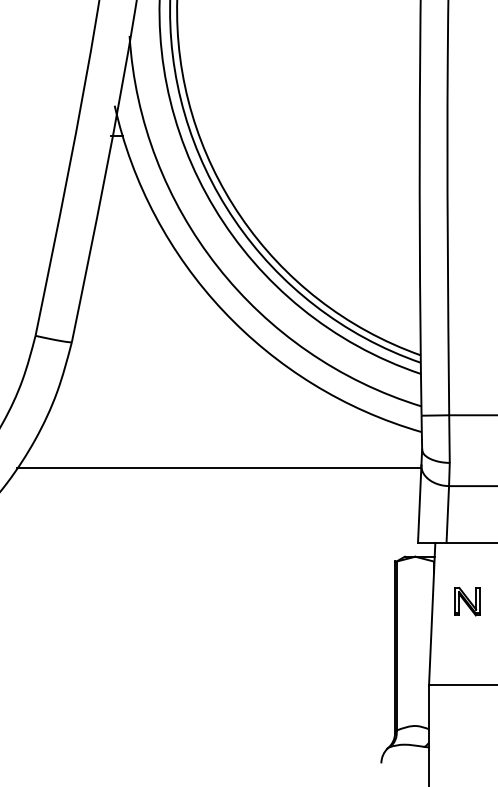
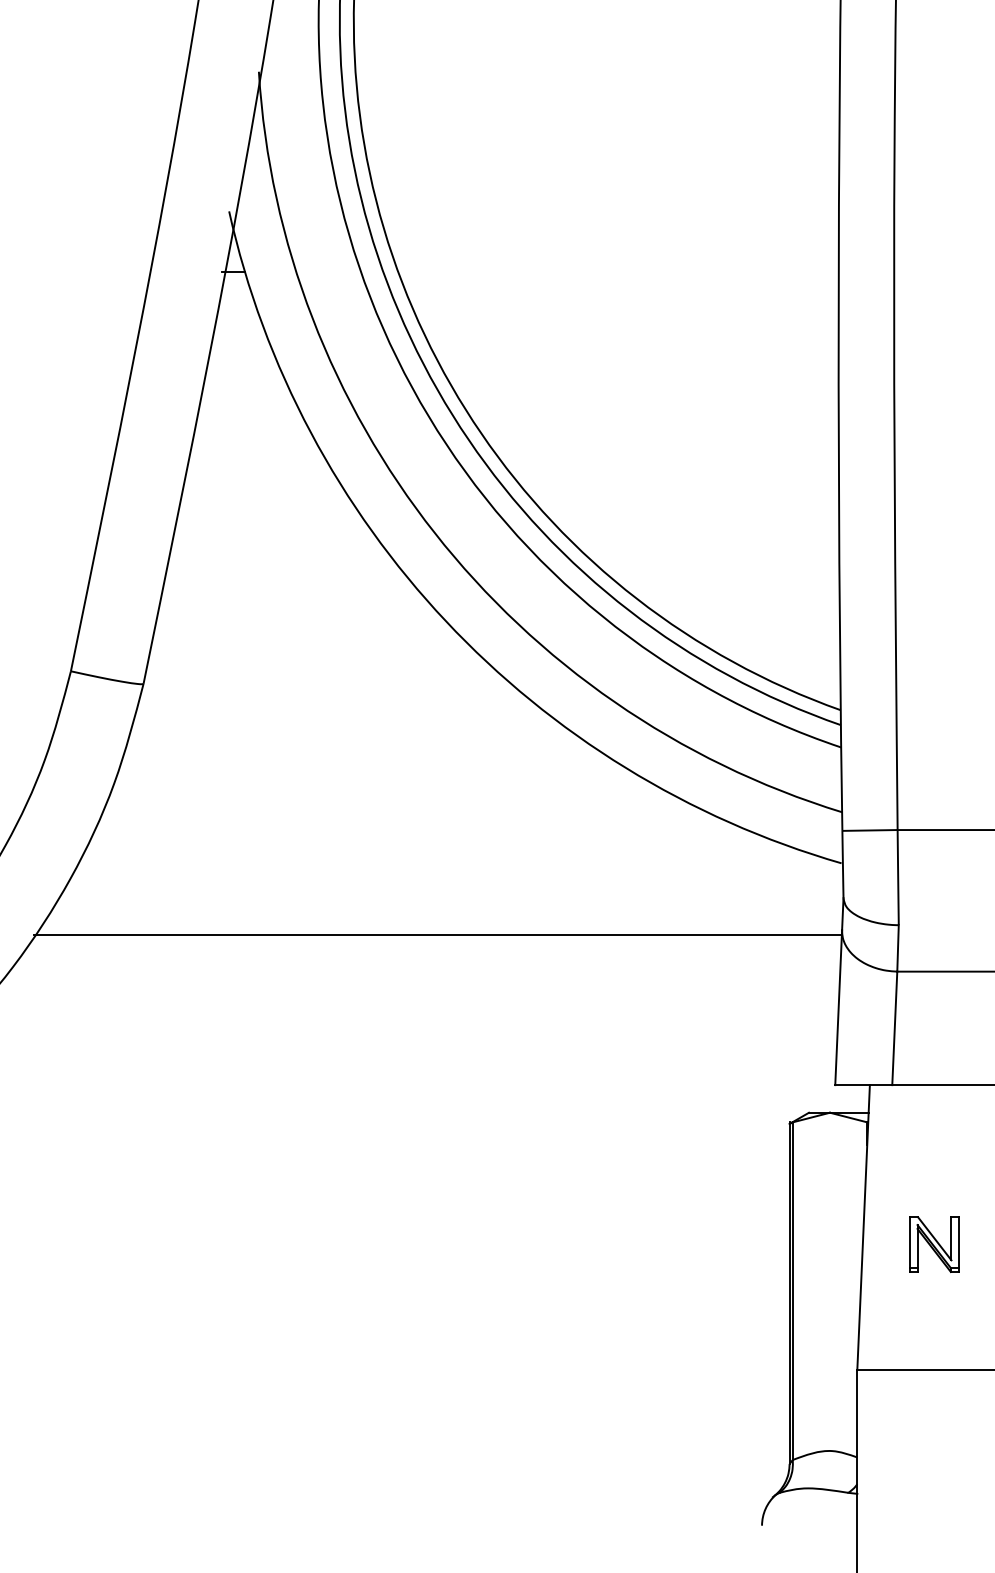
part: (467, 601) -> (934, 1244), moved

